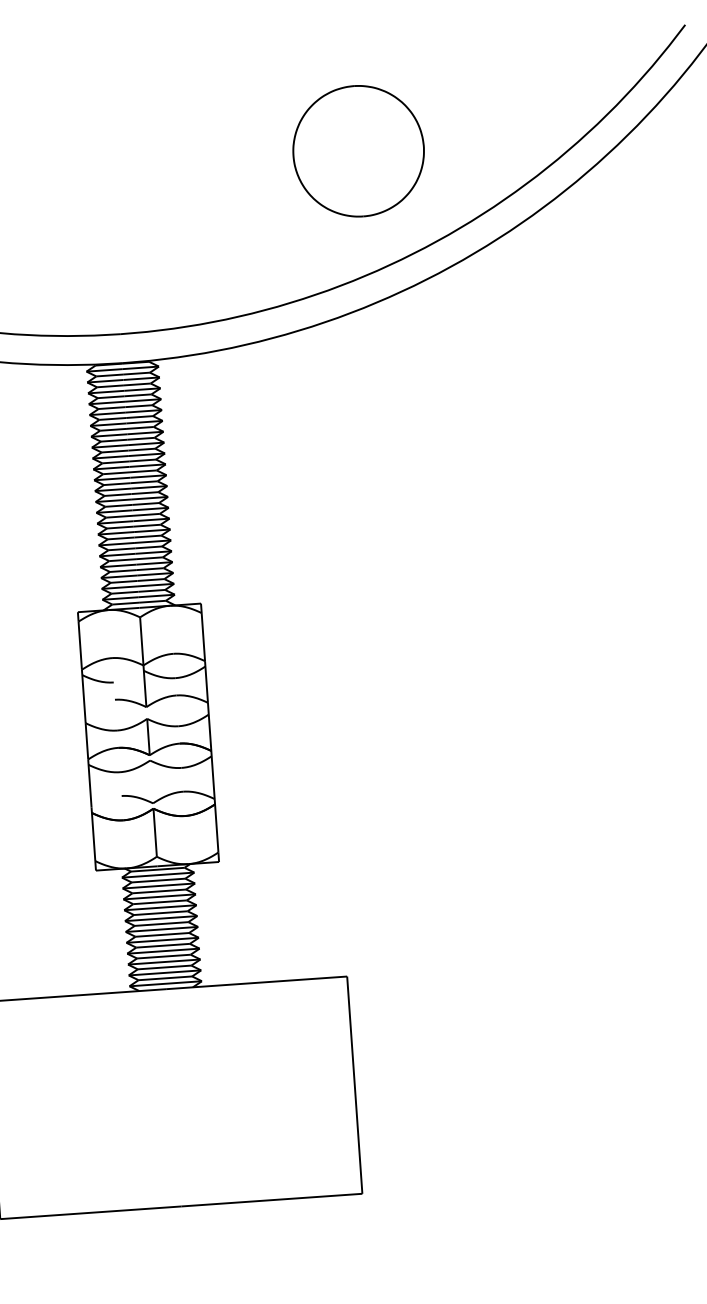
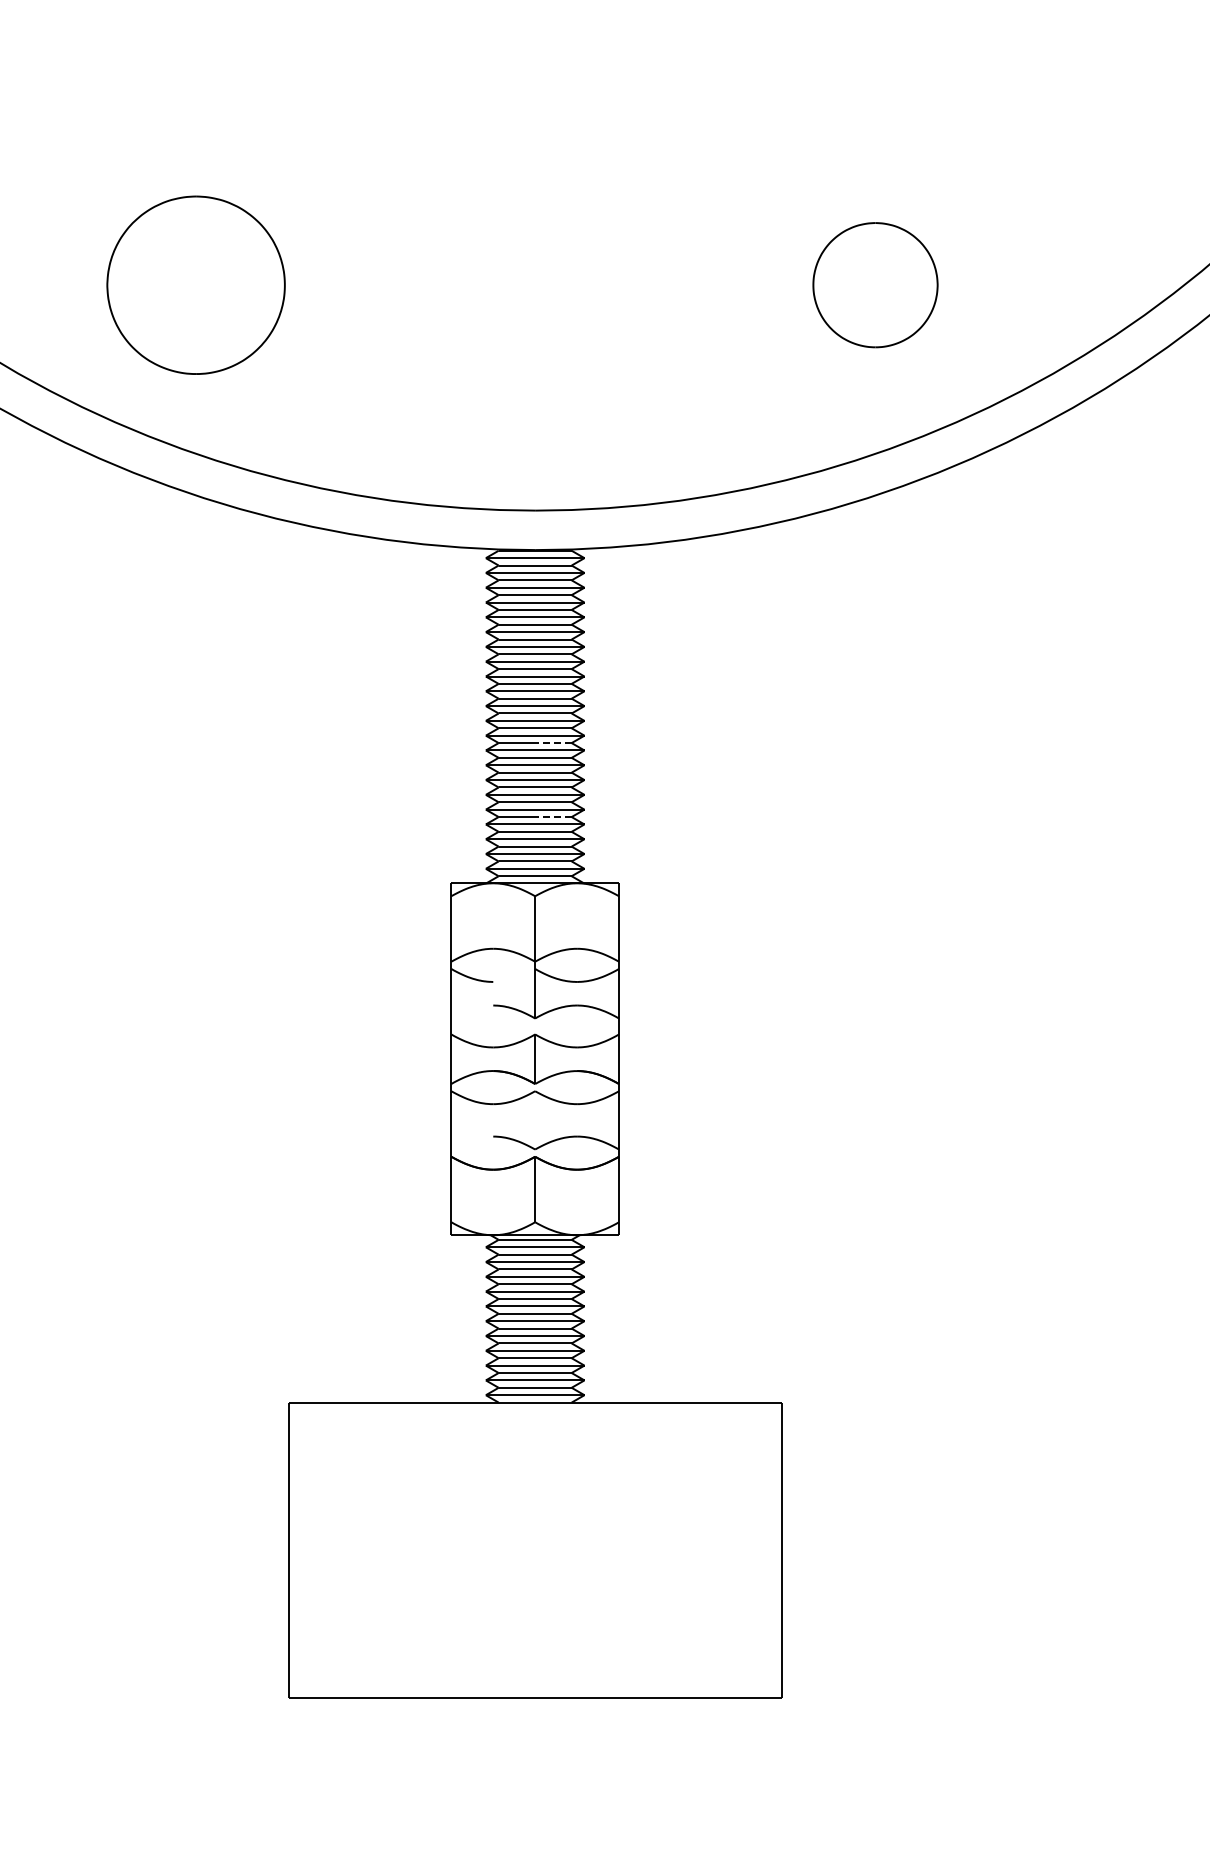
part: (358, 150) -> (875, 284), size x0.7
line: (145, 504) -> (552, 743), solid -> dashed
line: (148, 558) -> (552, 817), solid -> dashed

